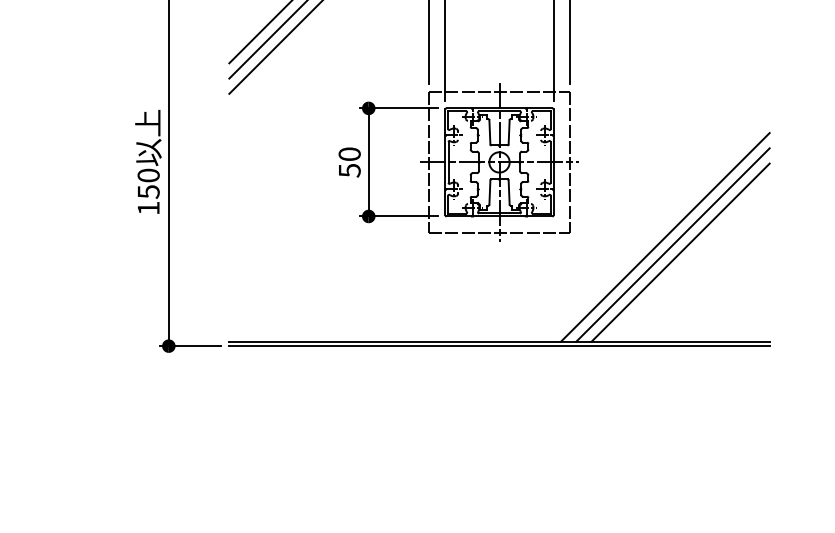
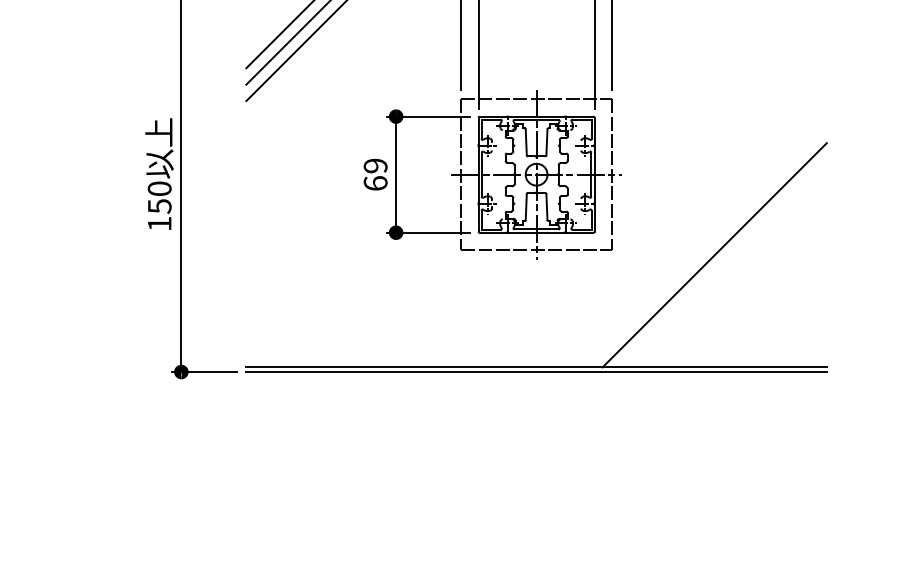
text: (349, 162) -> (375, 174), 50 -> 69
line: (672, 244) -> (722, 262), removed
line: (680, 252) -> (731, 271), removed

